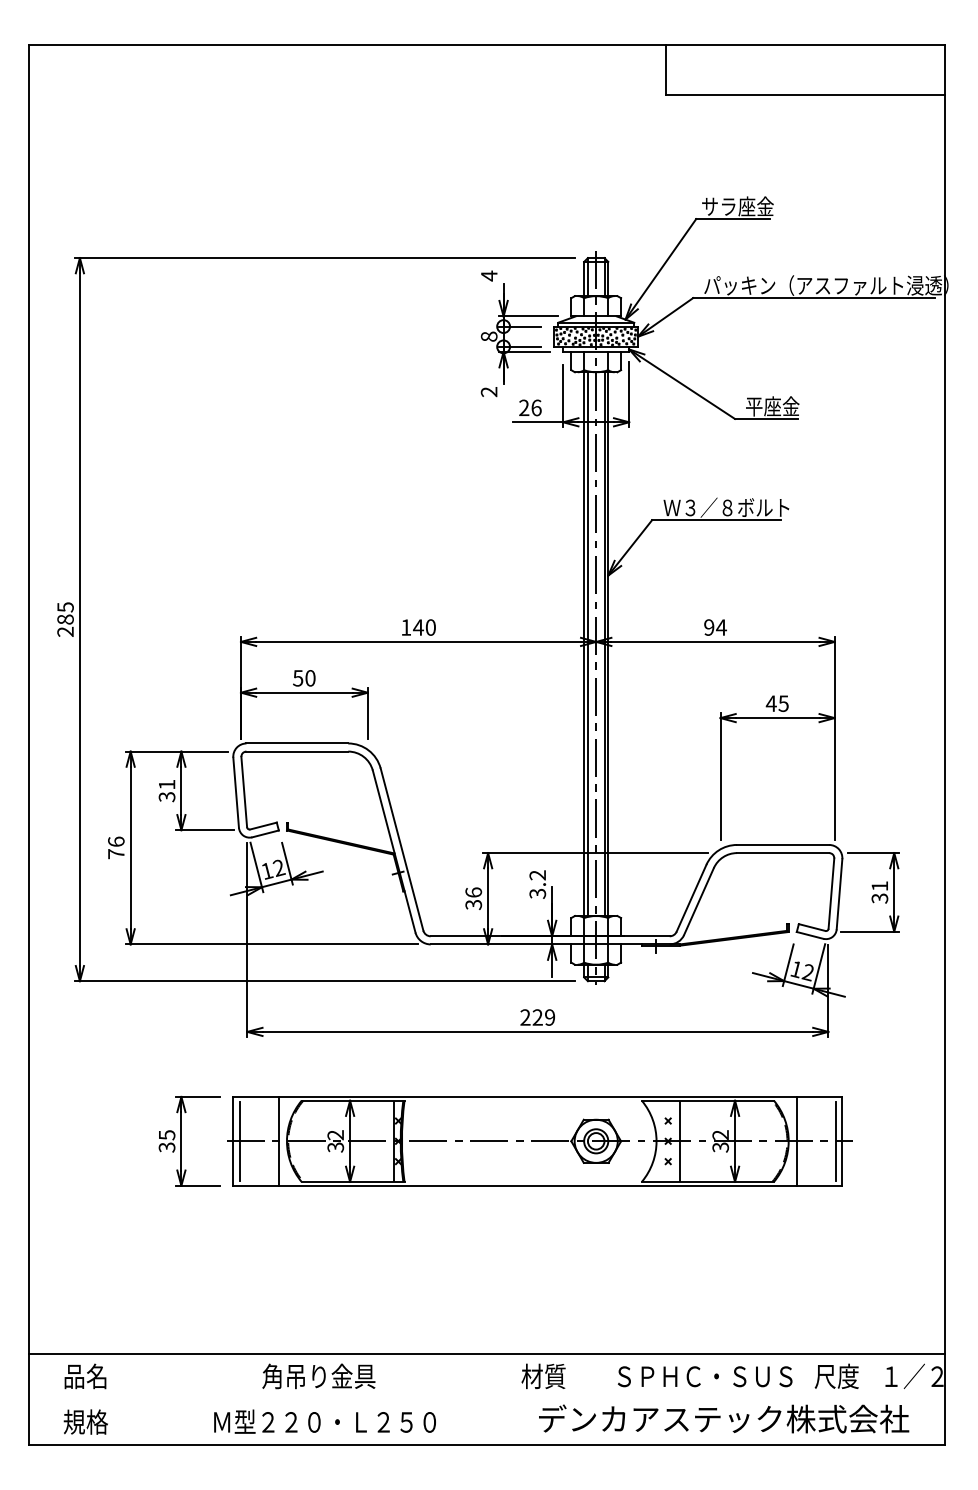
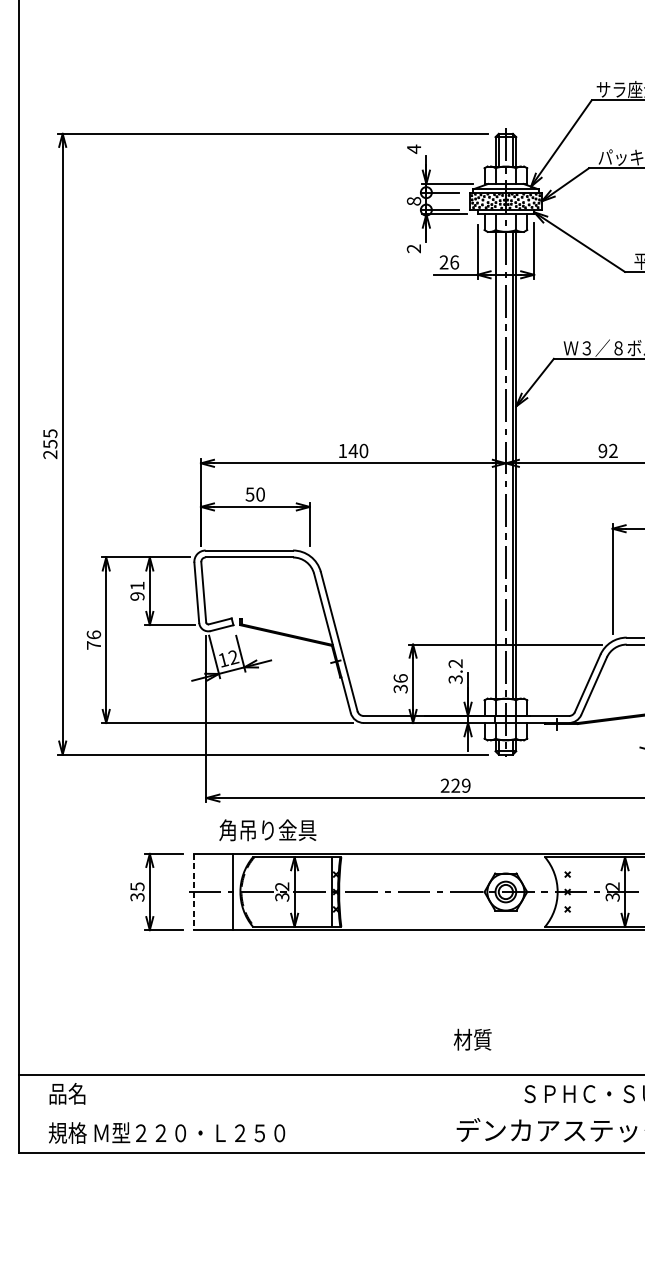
text: (65, 619) -> (50, 444), 285 -> 255
text: (721, 627) -> (613, 450), 94 -> 92
line: (587, 644) -> (498, 465), removed
text: (167, 797) -> (137, 596), 31 -> 91
line: (233, 1141) -> (194, 892), solid -> dashed
line: (240, 1141) -> (200, 892), removed
line: (679, 1141) -> (577, 892), removed
text: (318, 1376) -> (267, 830), moved
text: (543, 1376) -> (472, 1039), moved
text: (324, 1421) -> (189, 1132), moved

